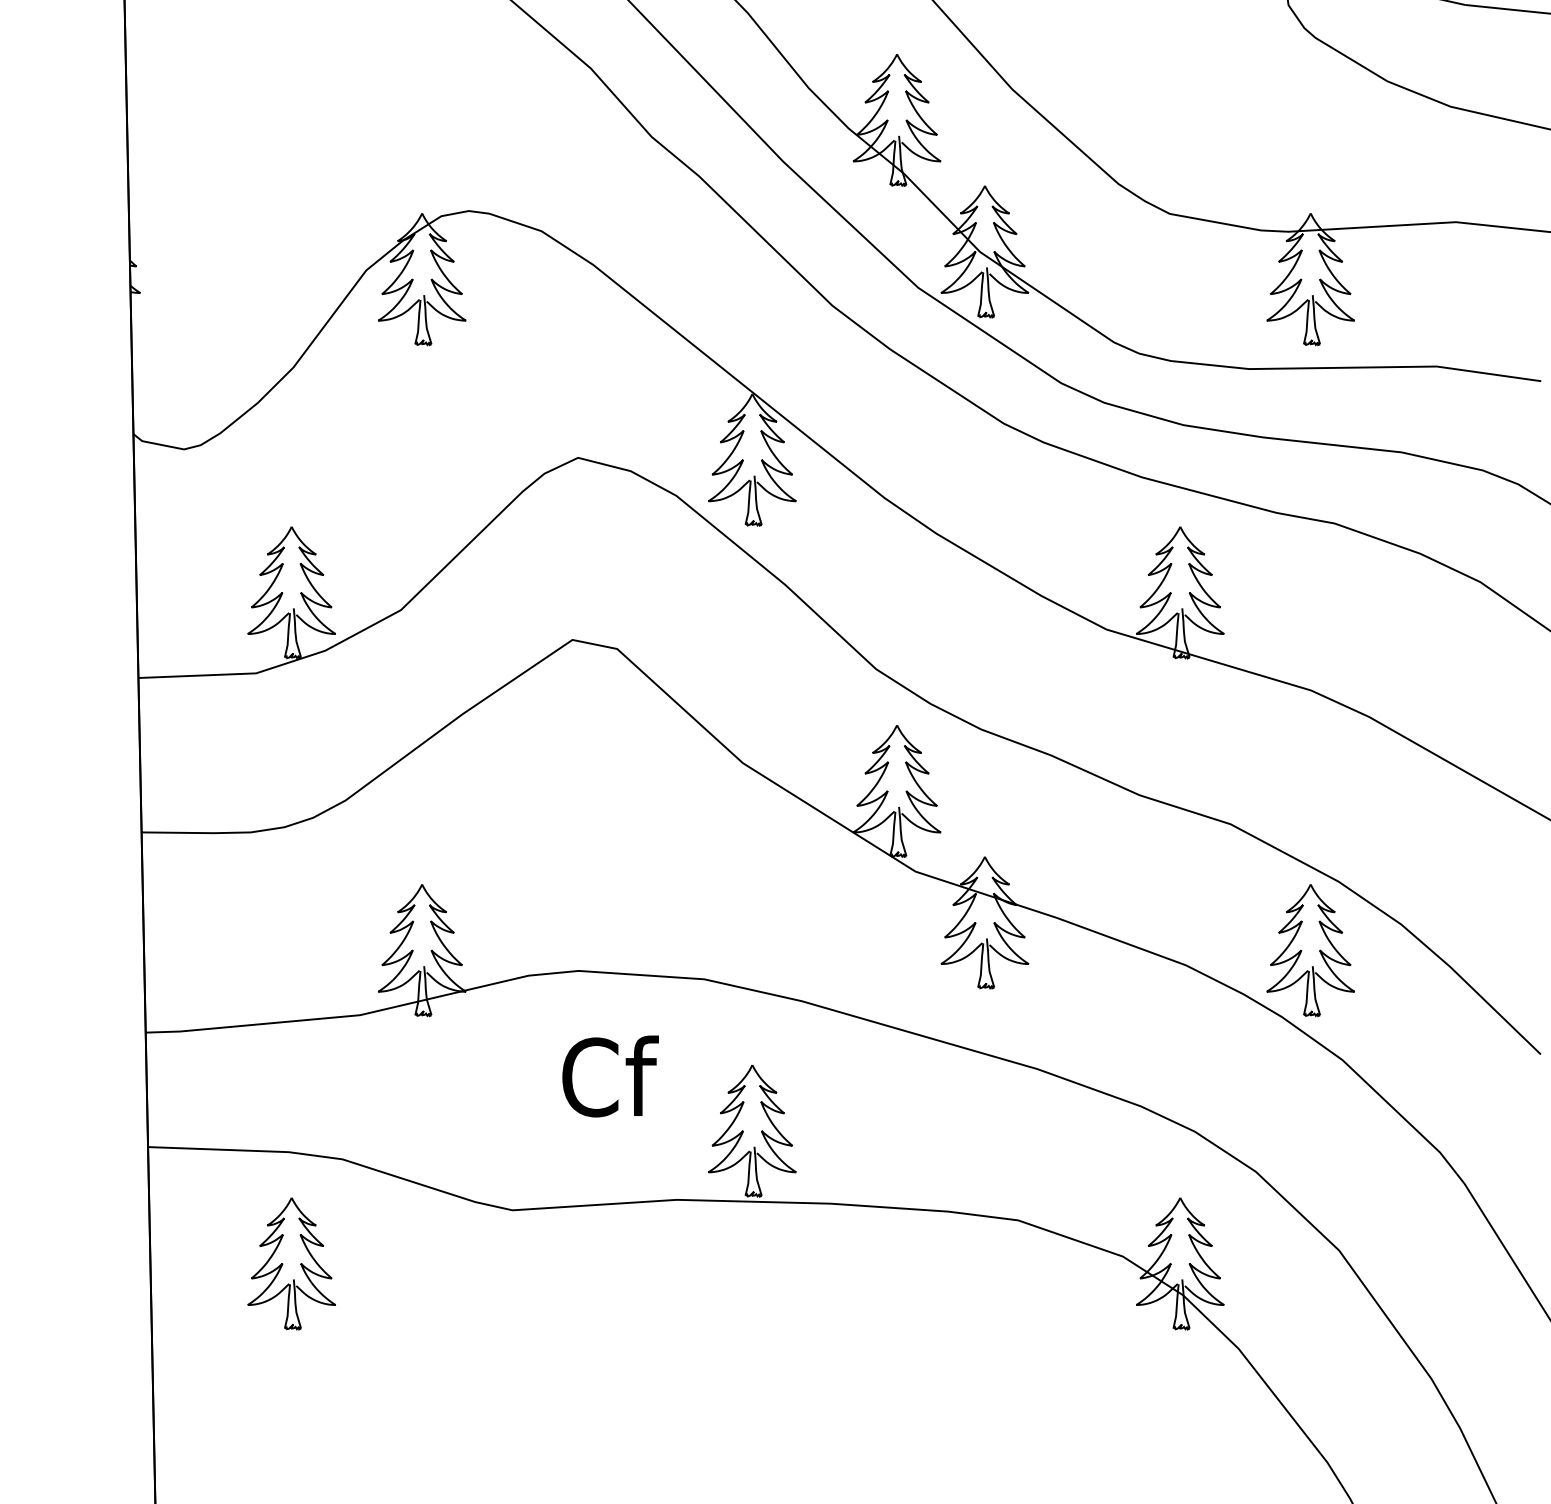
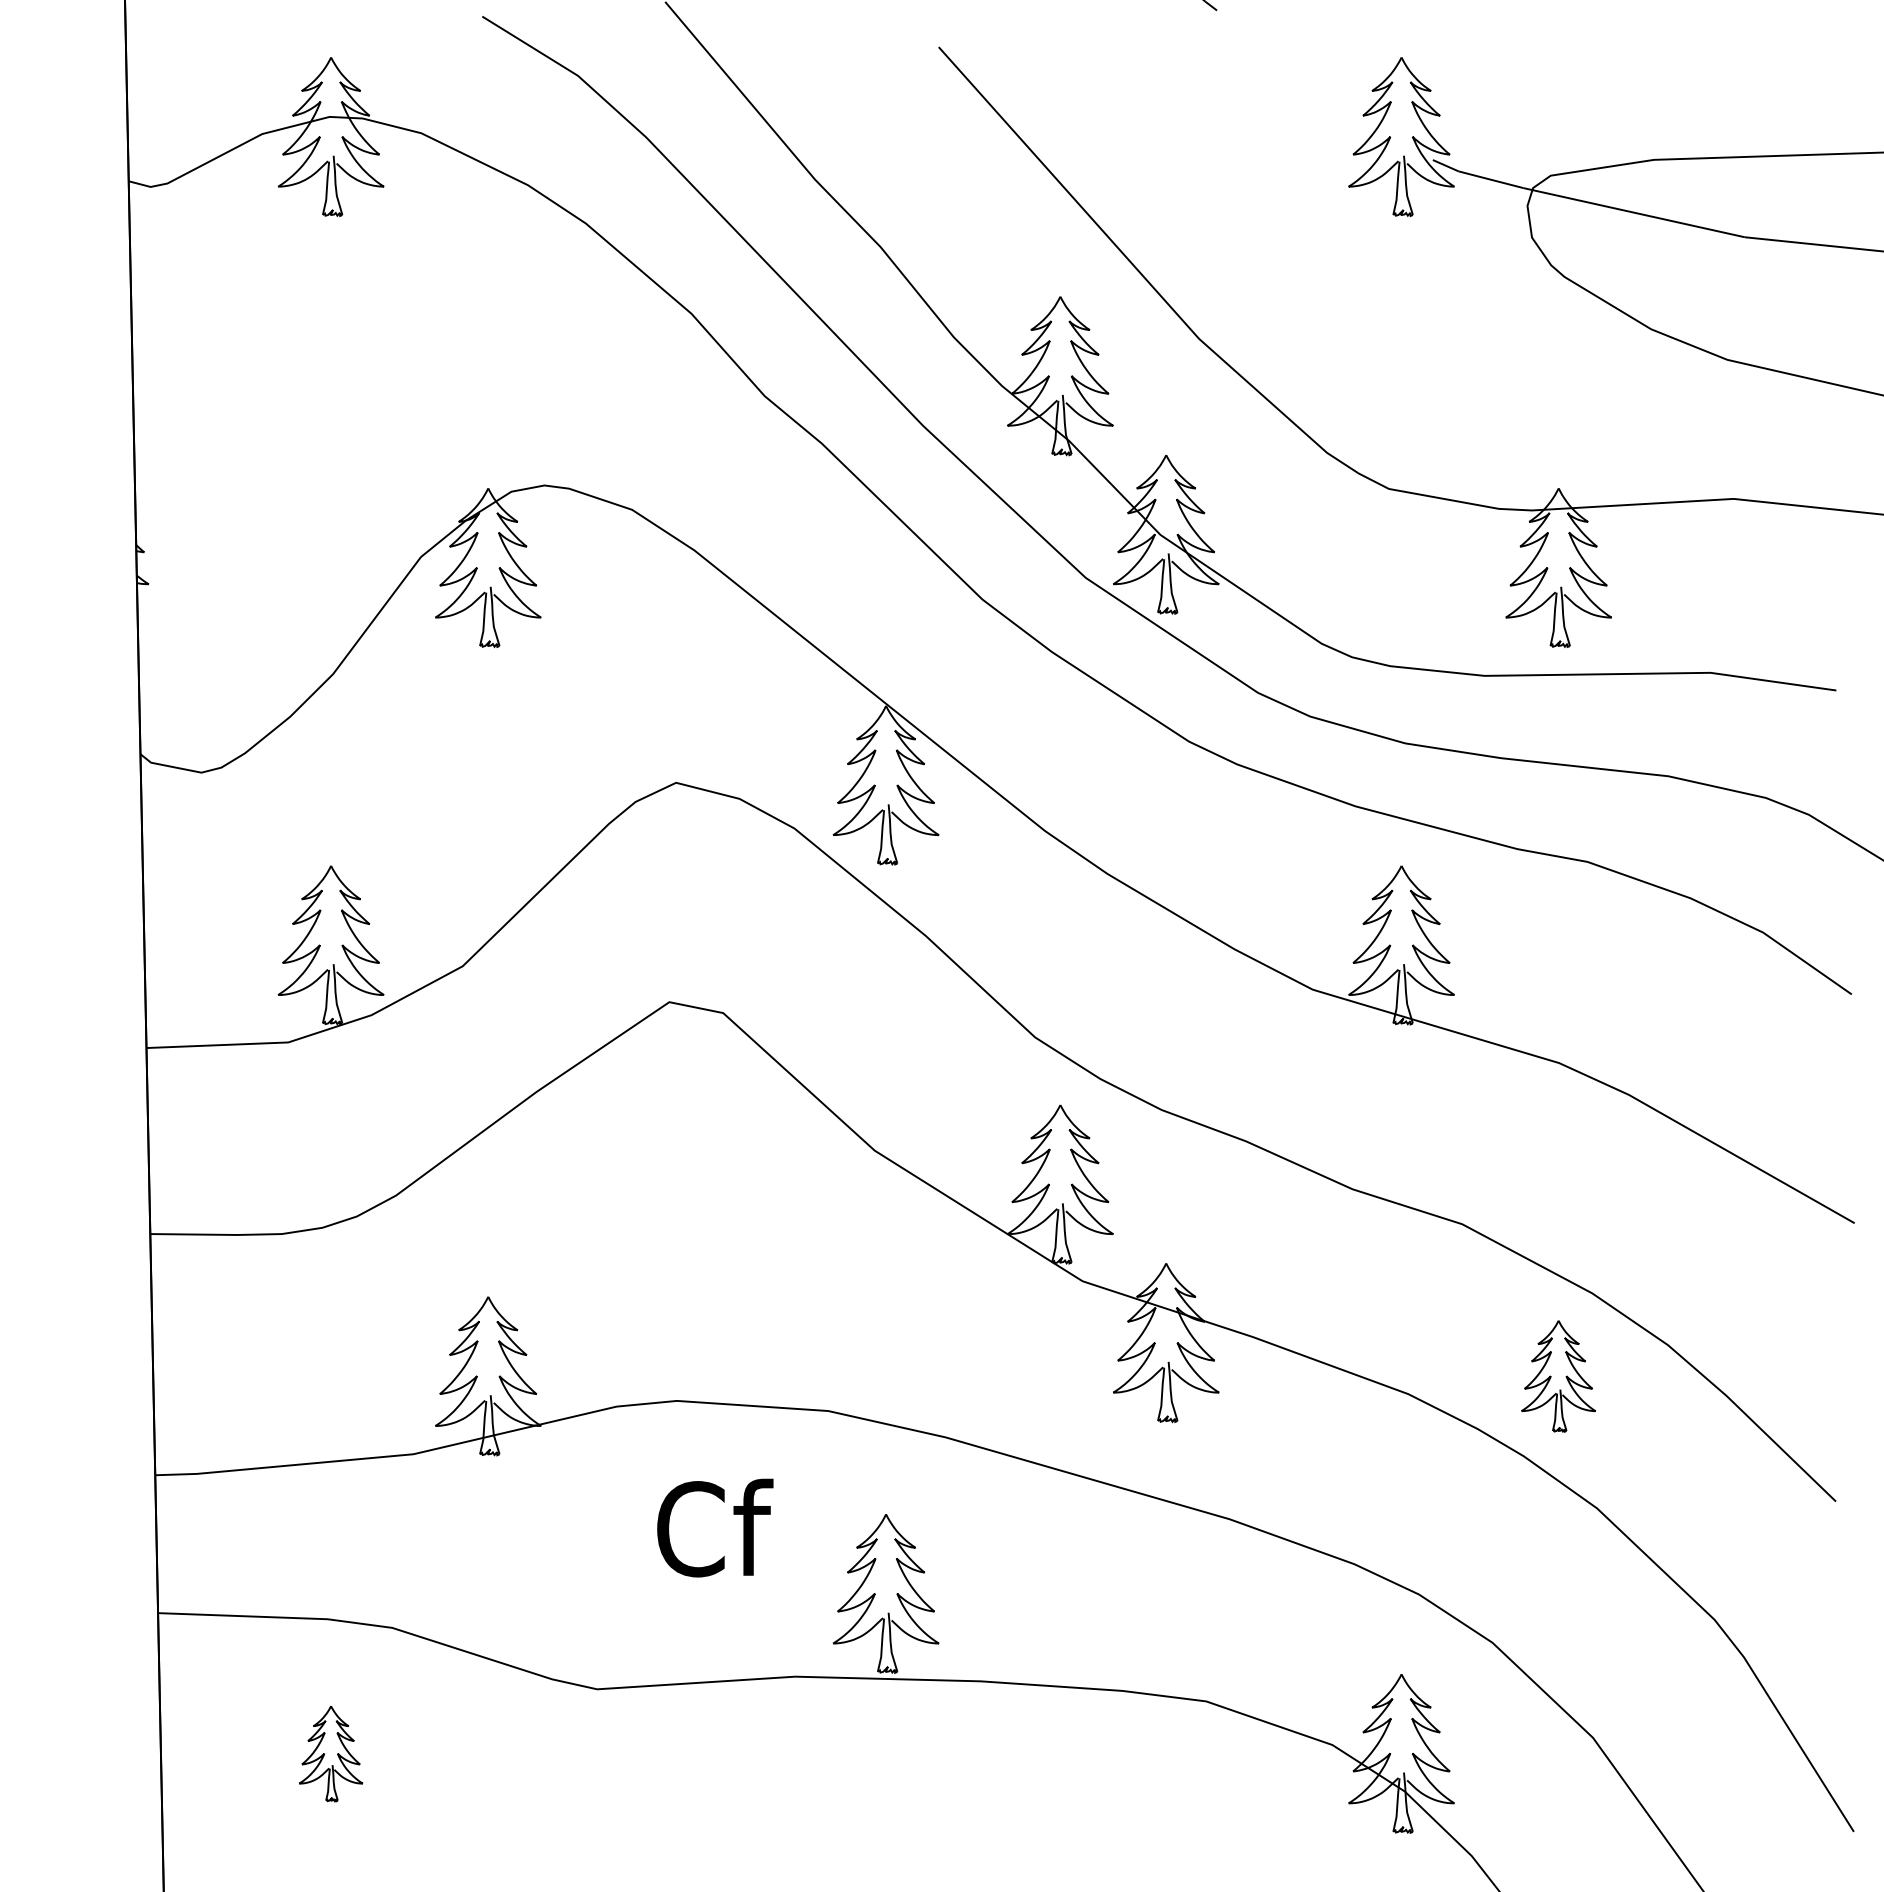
part: (1310, 950) -> (1558, 1376), size x0.7
part: (291, 1263) -> (330, 1753), size x0.6

